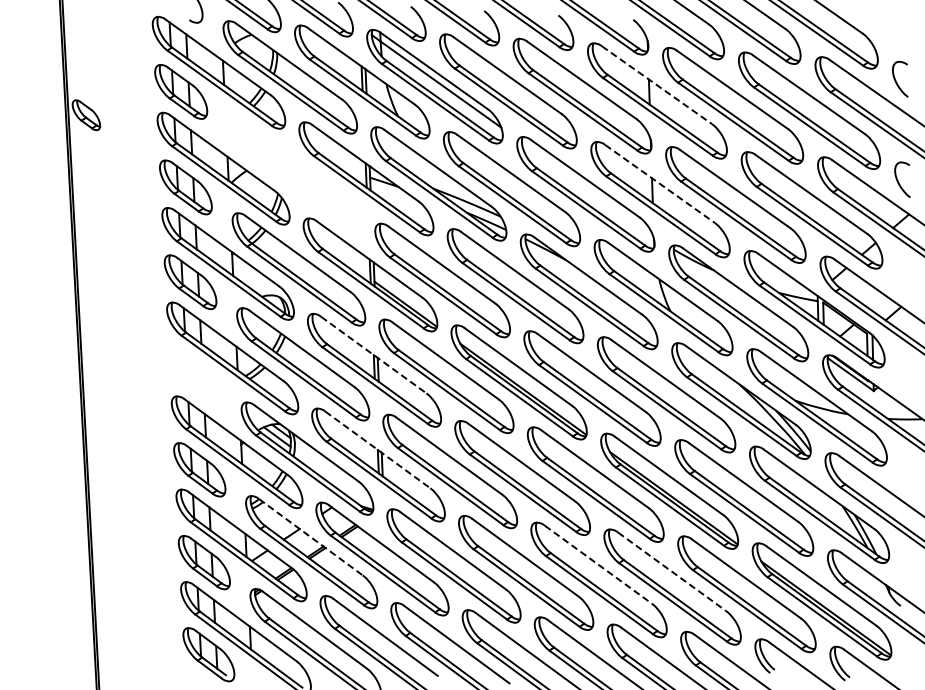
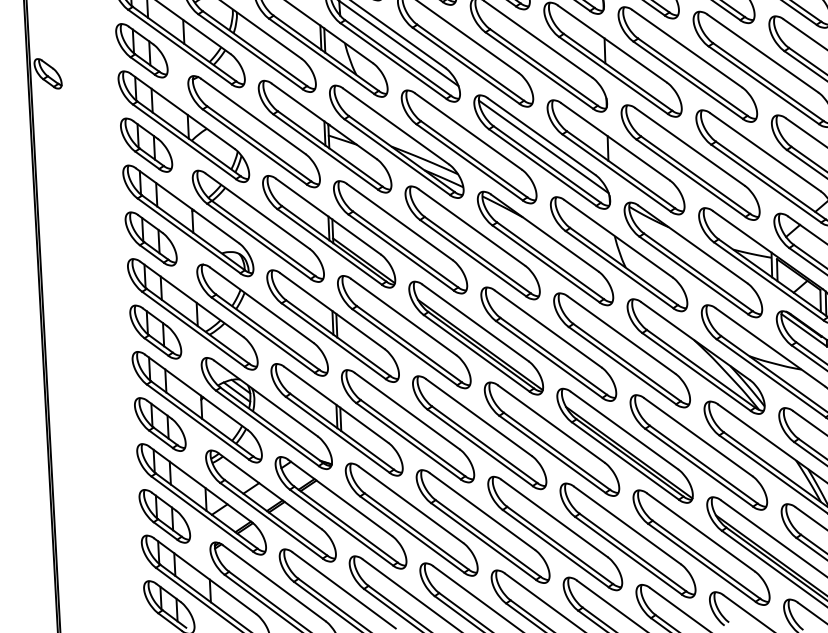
line: (657, 85) -> (613, 44), dashed -> solid
part: (294, 173) -> (253, 131), added
line: (660, 184) -> (616, 142), dashed -> solid
line: (587, 188) -> (543, 146), added
line: (374, 355) -> (333, 311), dashed -> solid
part: (194, 376) -> (155, 332), added
line: (377, 449) -> (336, 404), dashed -> solid
line: (311, 537) -> (270, 491), dashed -> solid
line: (598, 565) -> (554, 519), dashed -> solid
line: (672, 571) -> (627, 525), dashed -> solid

